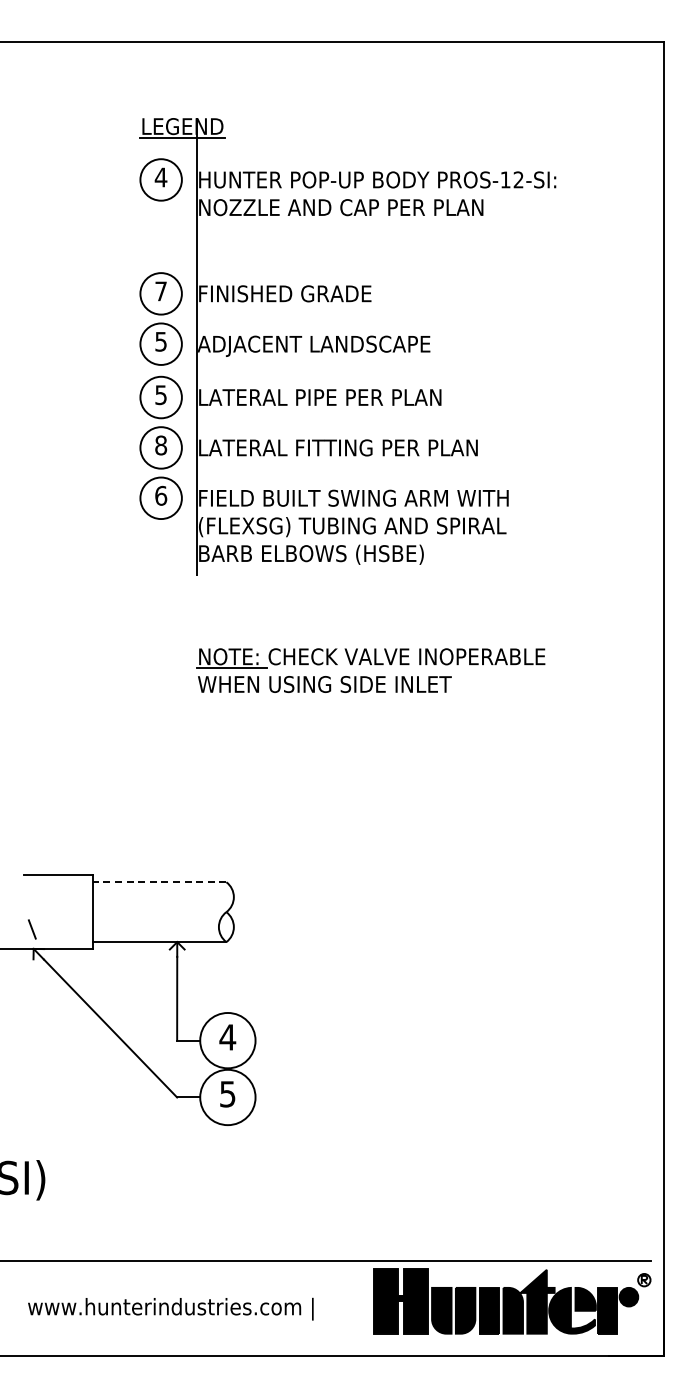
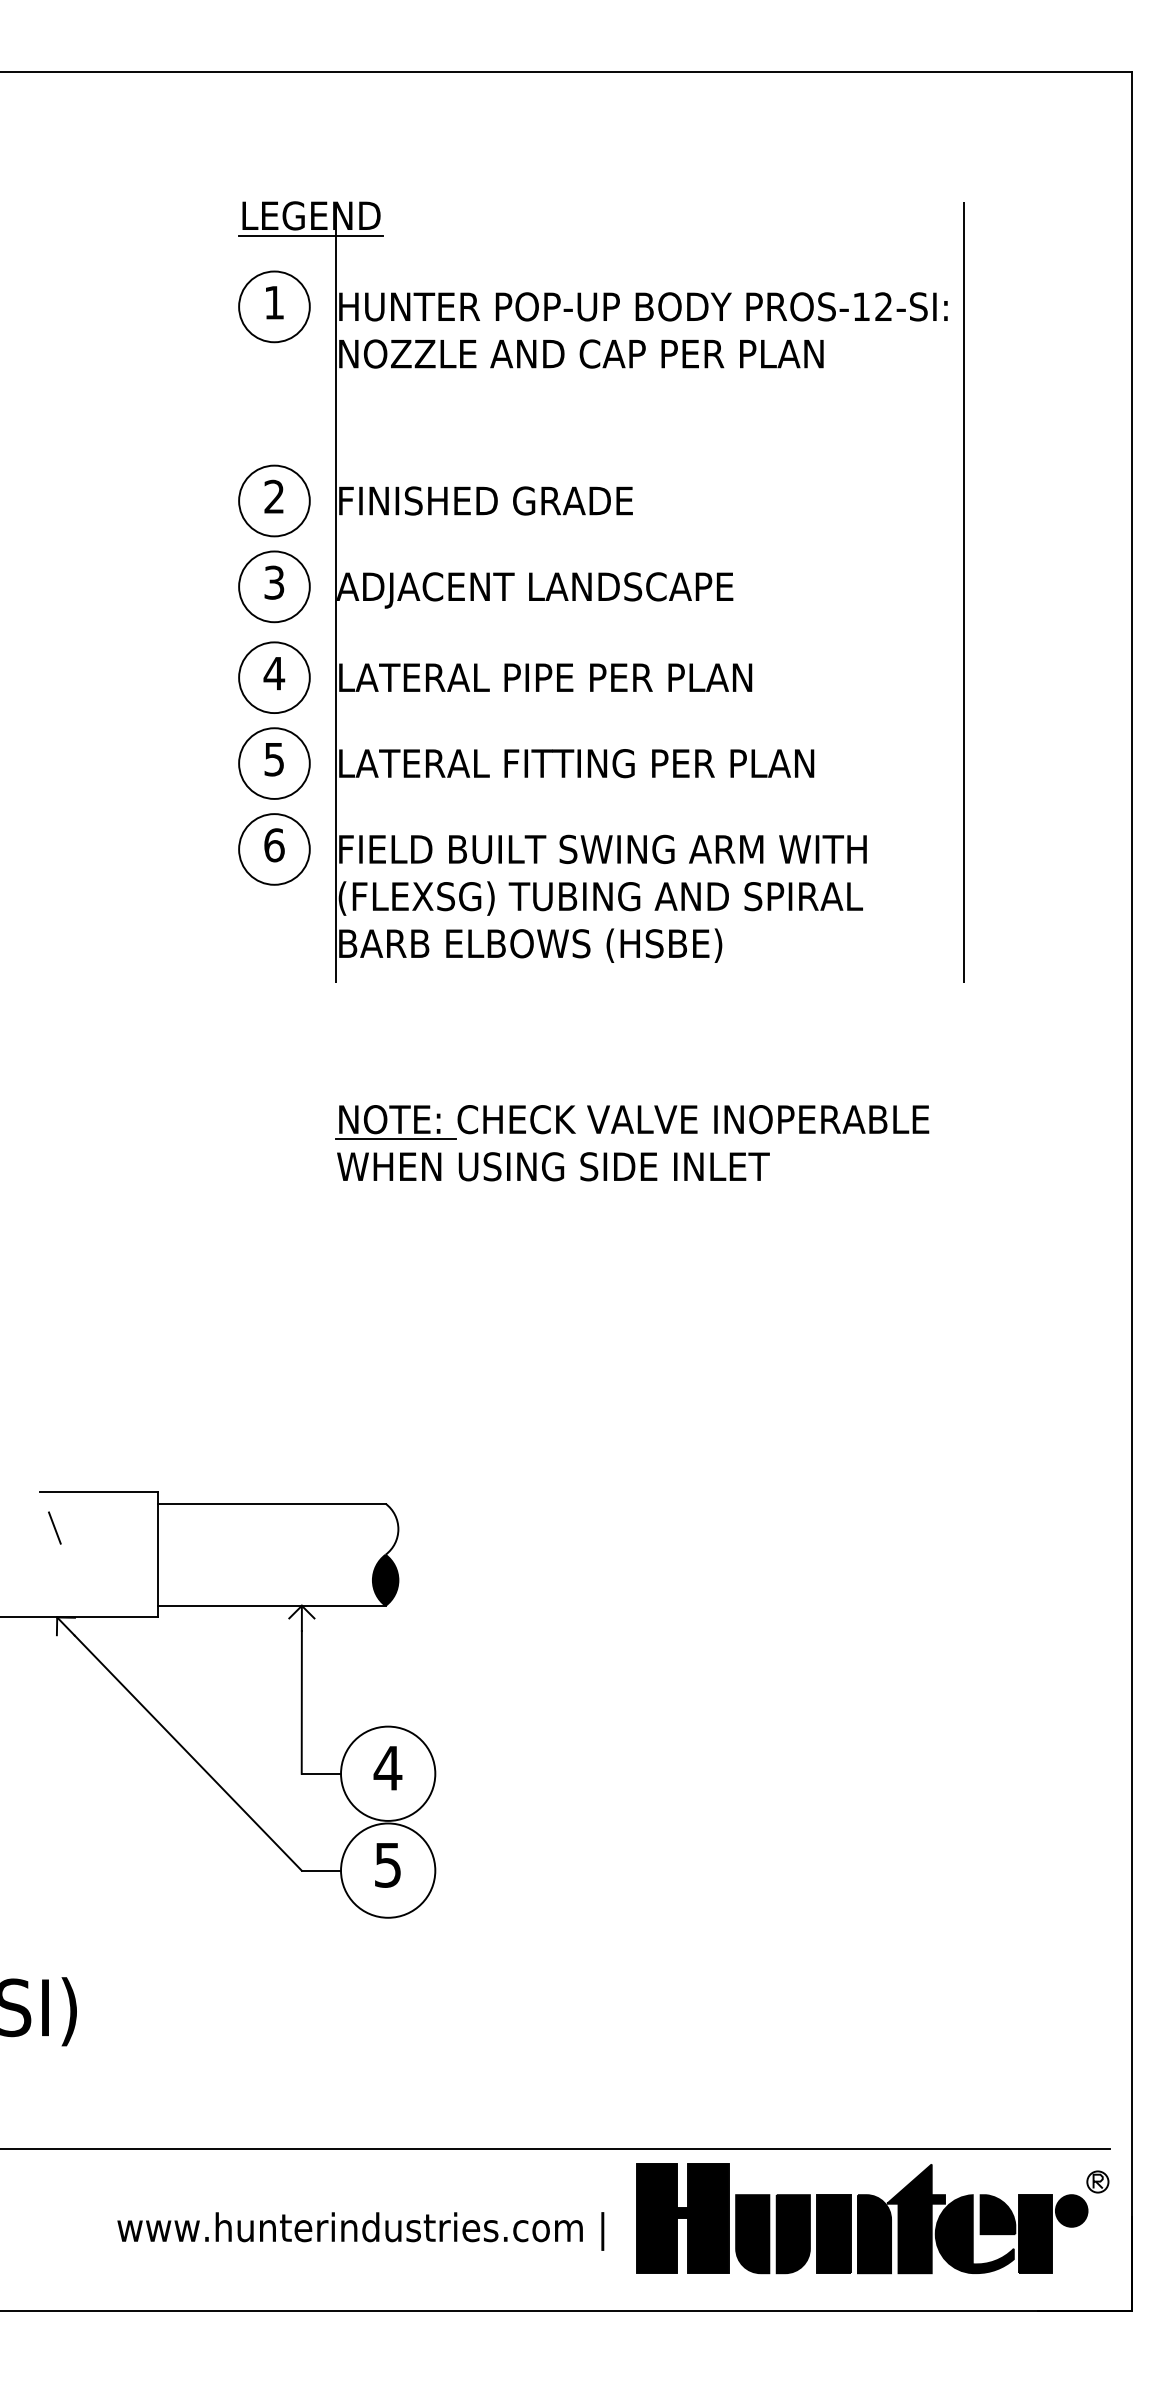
text: (160, 177) -> (273, 302), 4 -> 1
text: (160, 291) -> (273, 496), 7 -> 2
text: (161, 340) -> (275, 580), 5 -> 3
line: (565, 346) -> (963, 590), added
text: (160, 395) -> (273, 674), 5 -> 4
text: (161, 445) -> (275, 759), 8 -> 5
line: (159, 882) -> (271, 1504), dashed -> solid
fill: (225, 927) -> (384, 1580), added
line: (32, 929) -> (55, 1528), moved
text: (170, 1308) -> (360, 2230), moved

